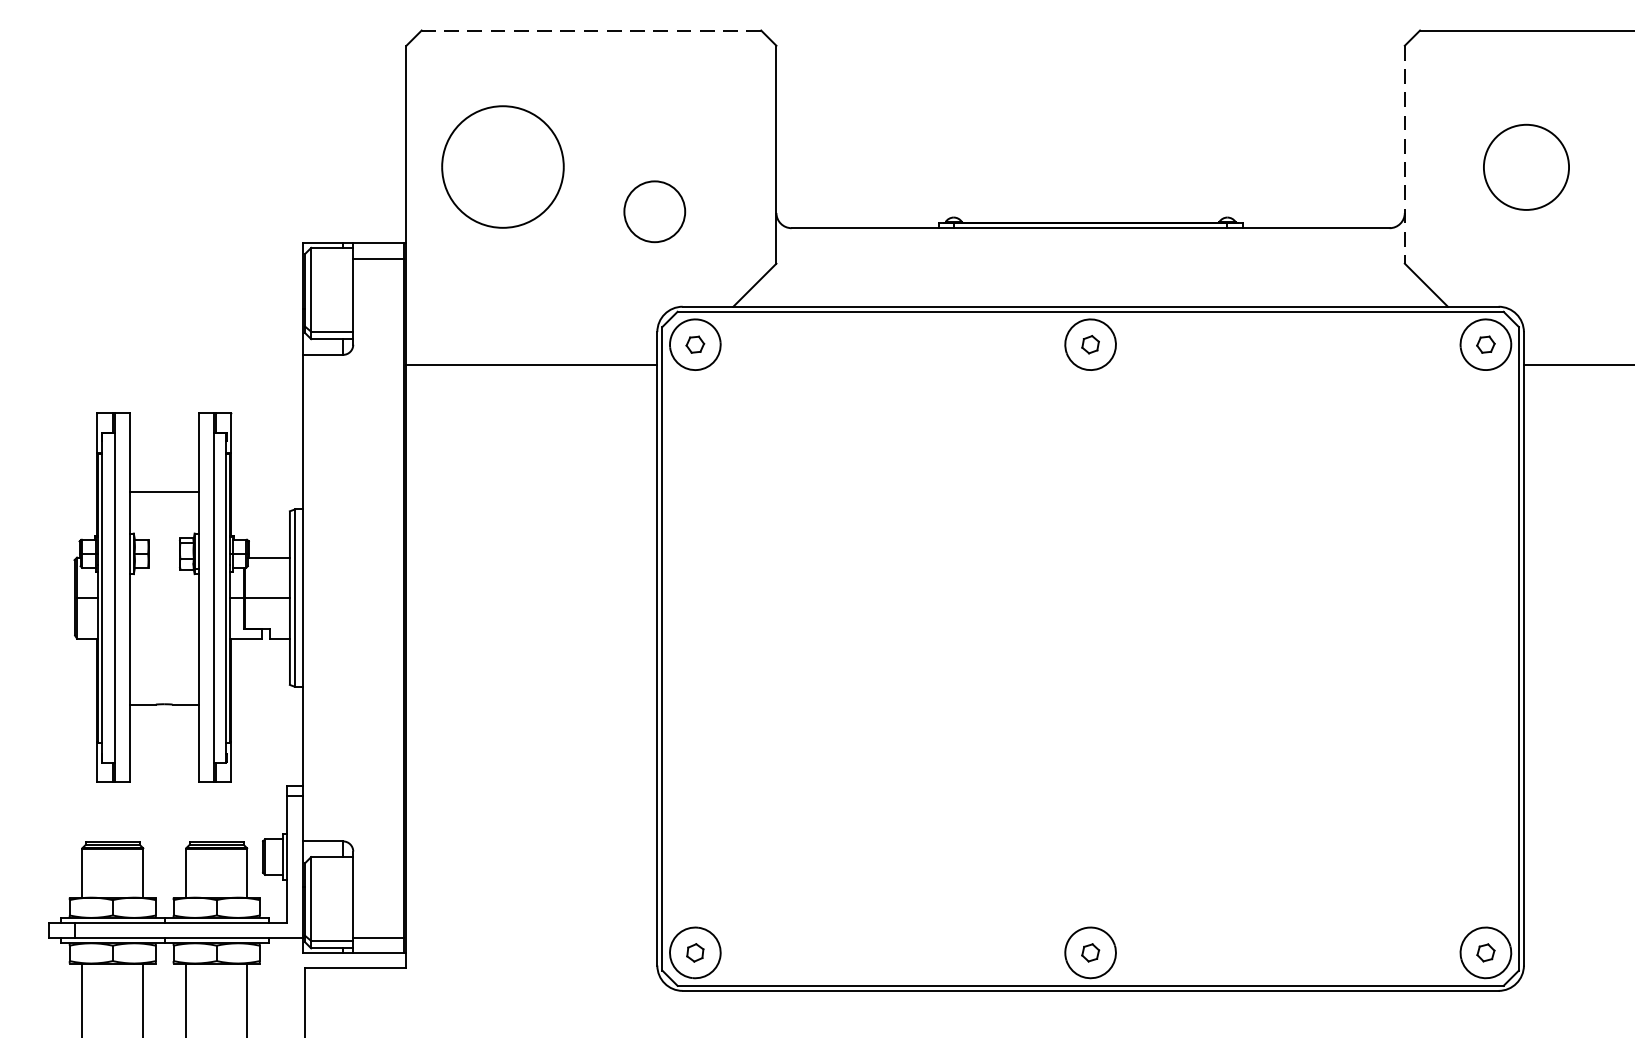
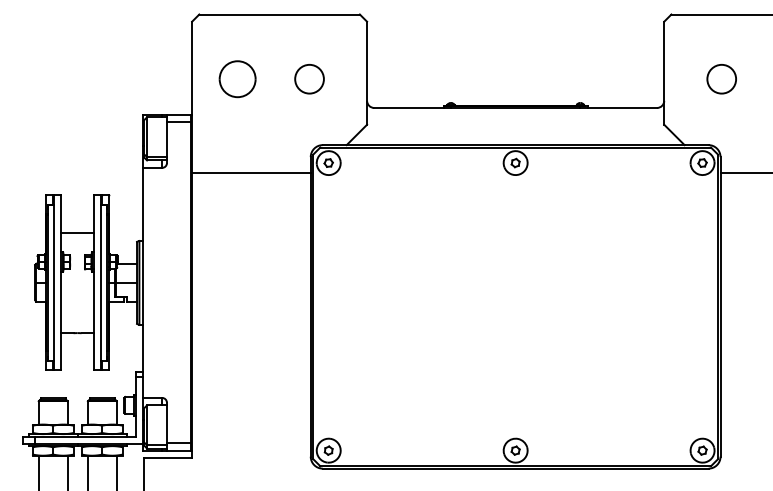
line: (591, 30) -> (279, 14), dashed -> solid
line: (1405, 155) -> (664, 73), dashed -> solid
circle: (1525, 165) -> (721, 78), size x0.71
part: (502, 167) -> (237, 79), size x0.62
circle: (654, 212) -> (309, 79), moved

